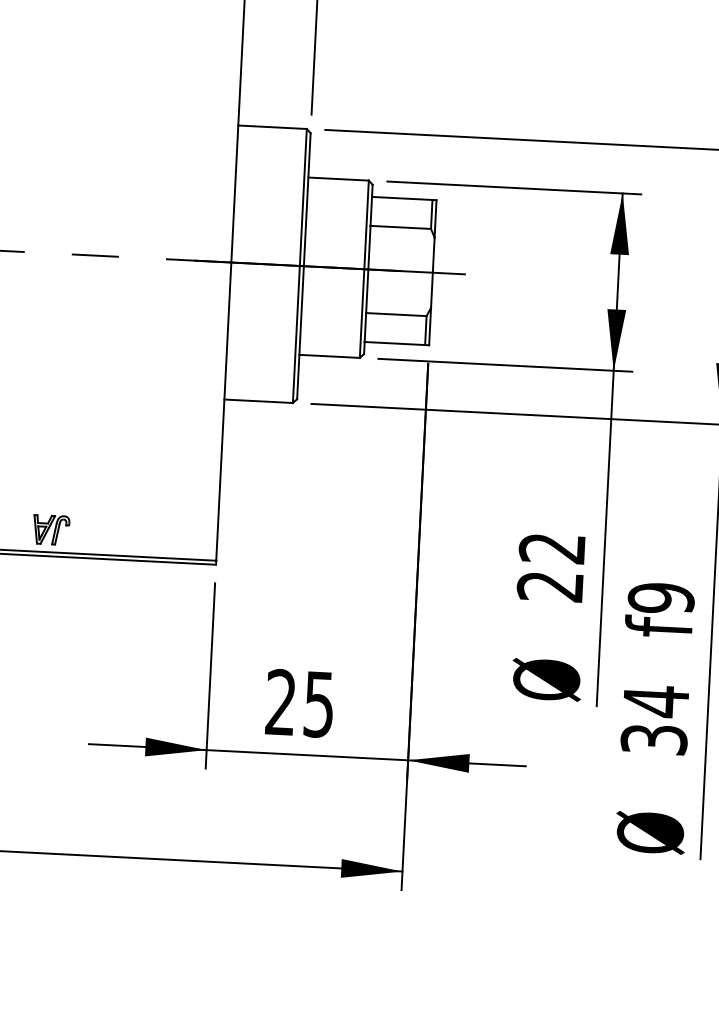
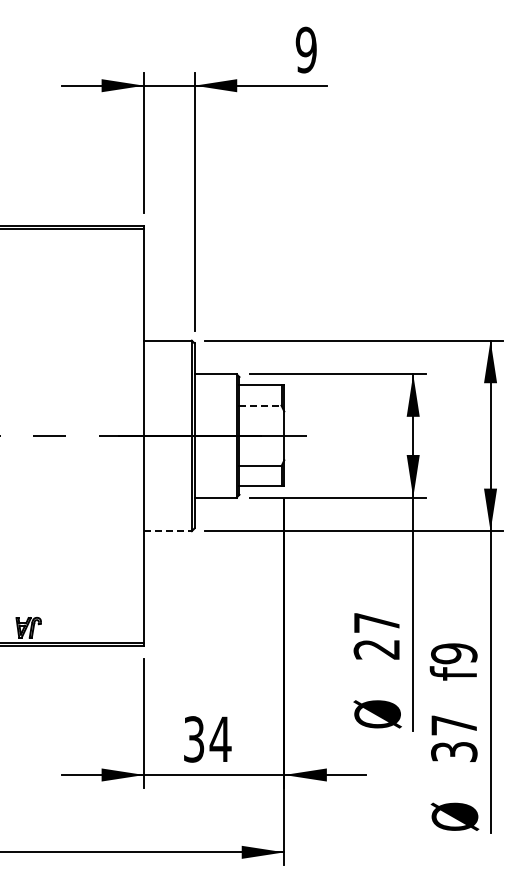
line: (400, 227) -> (260, 405), solid -> dashed
line: (259, 401) -> (168, 531), solid -> dashed
text: (551, 549) -> (376, 623), 22 -> 27
text: (655, 701) -> (453, 725), 34 -> 37
text: (300, 703) -> (207, 739), 25 -> 34

